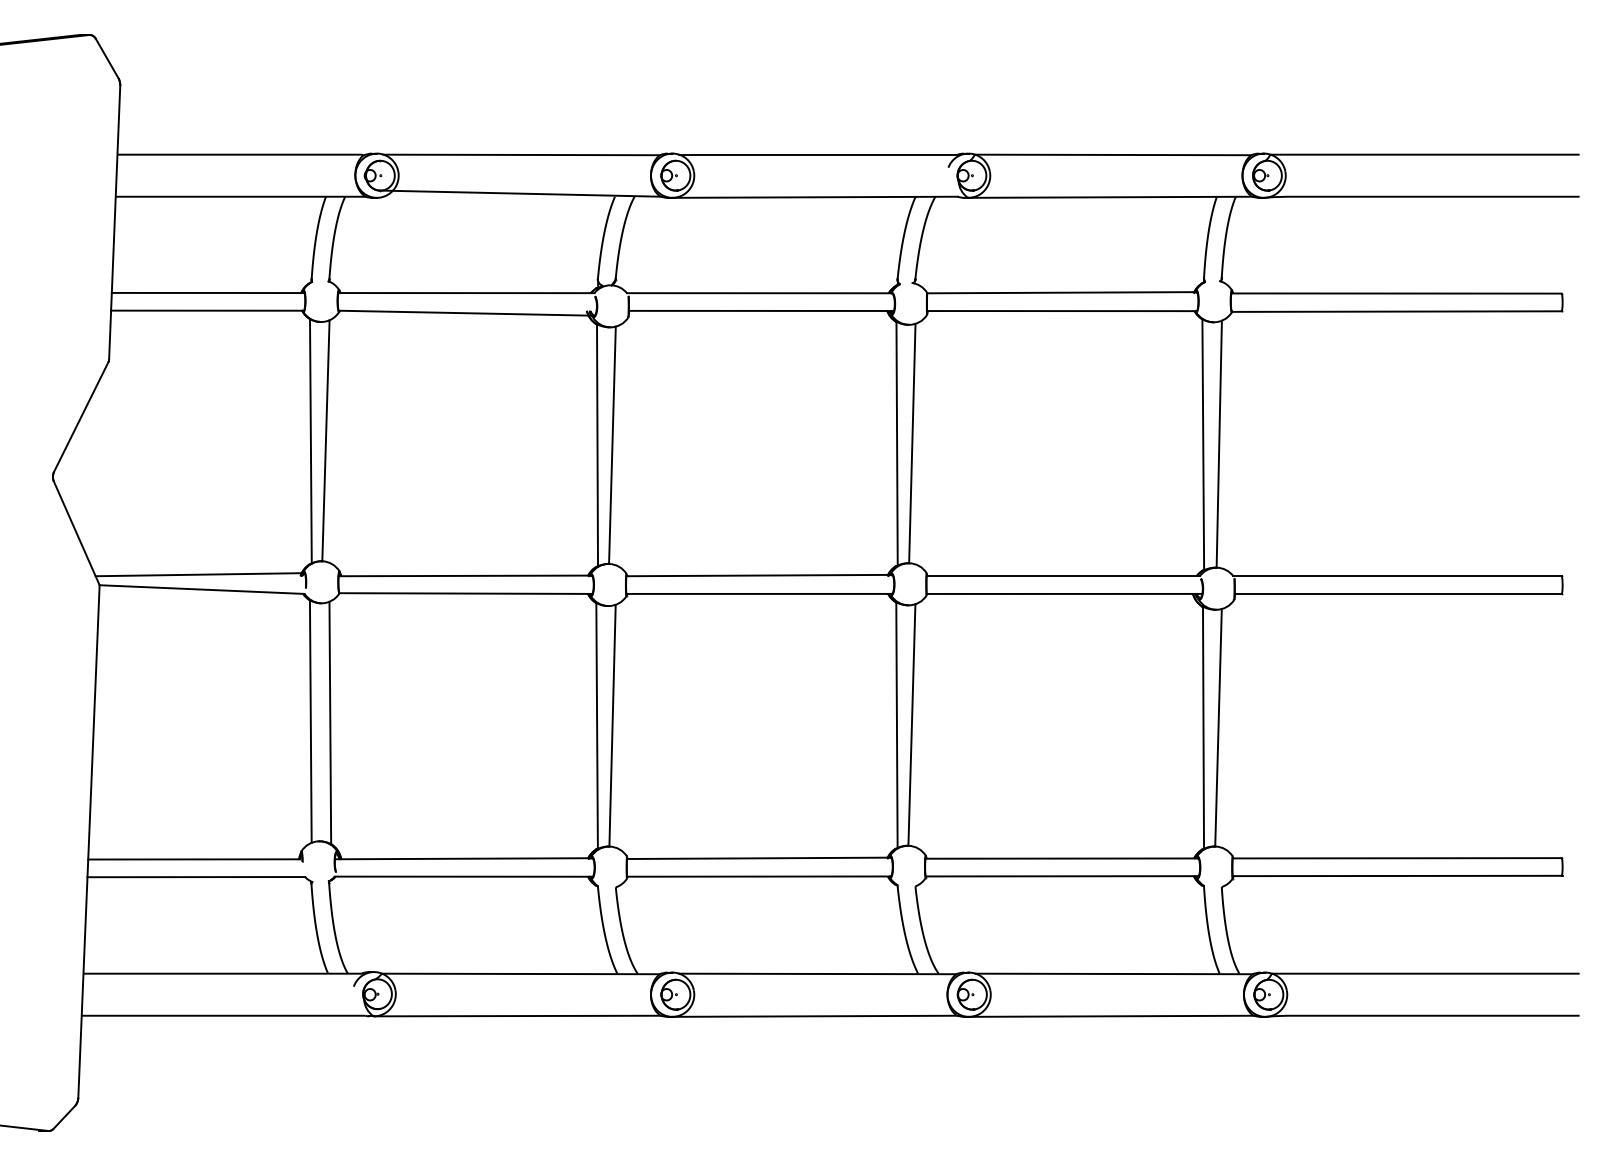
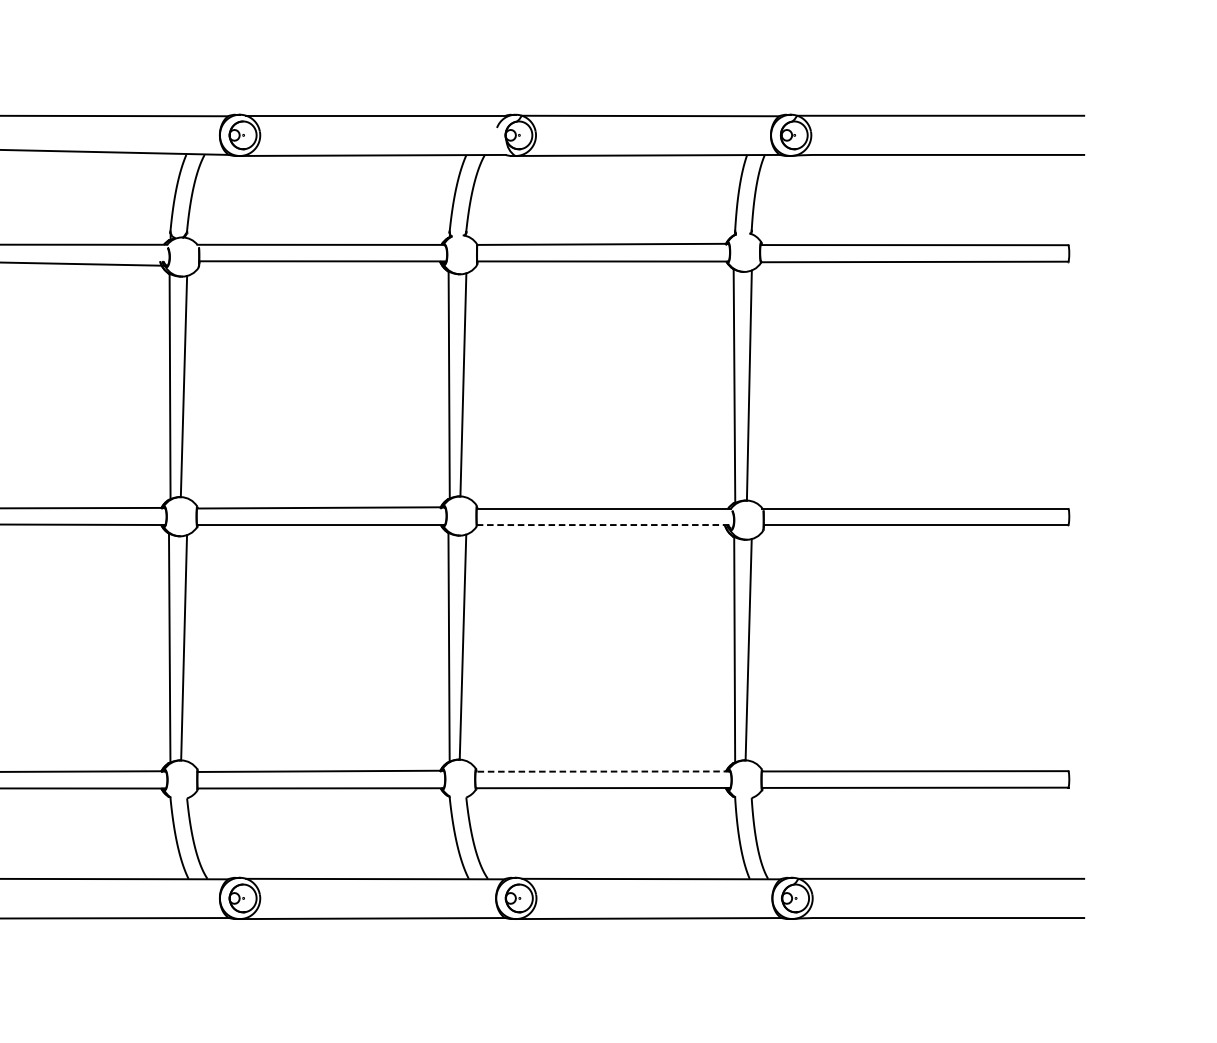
line: (1064, 593) -> (605, 524), solid -> dashed
line: (1062, 858) -> (603, 771), solid -> dashed

